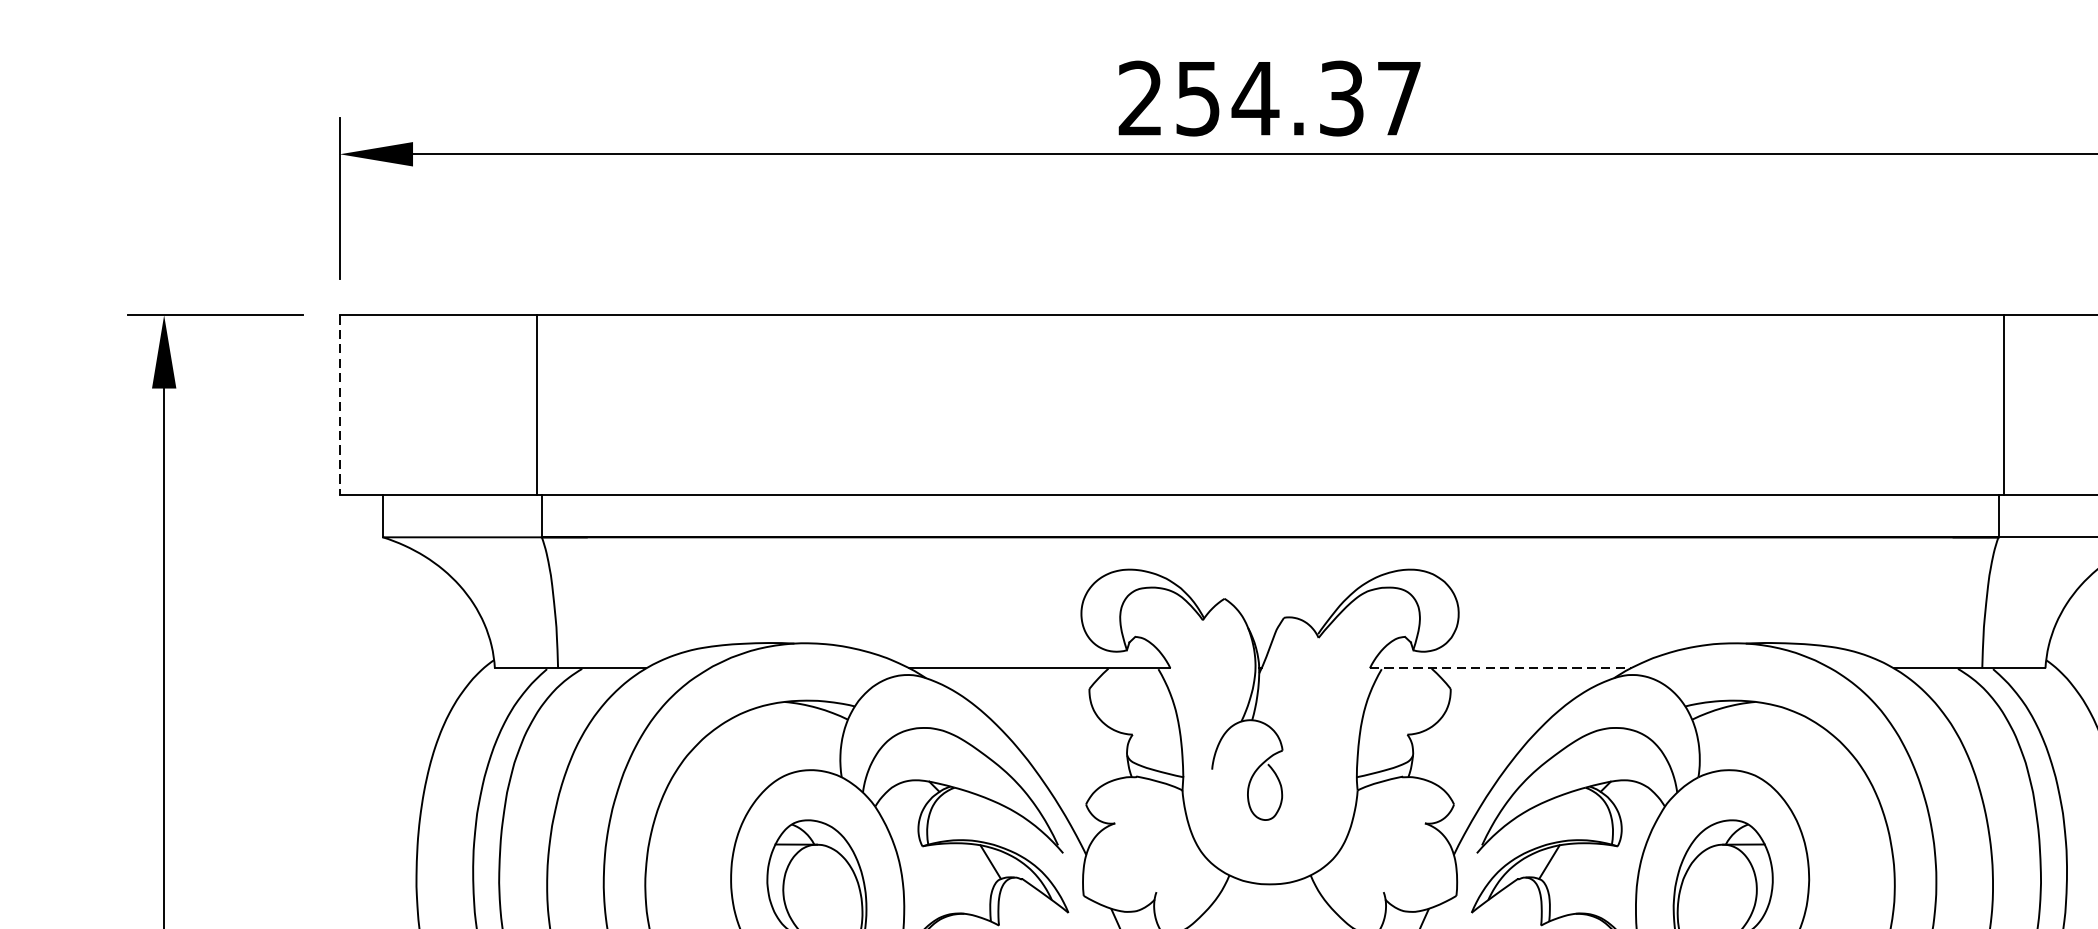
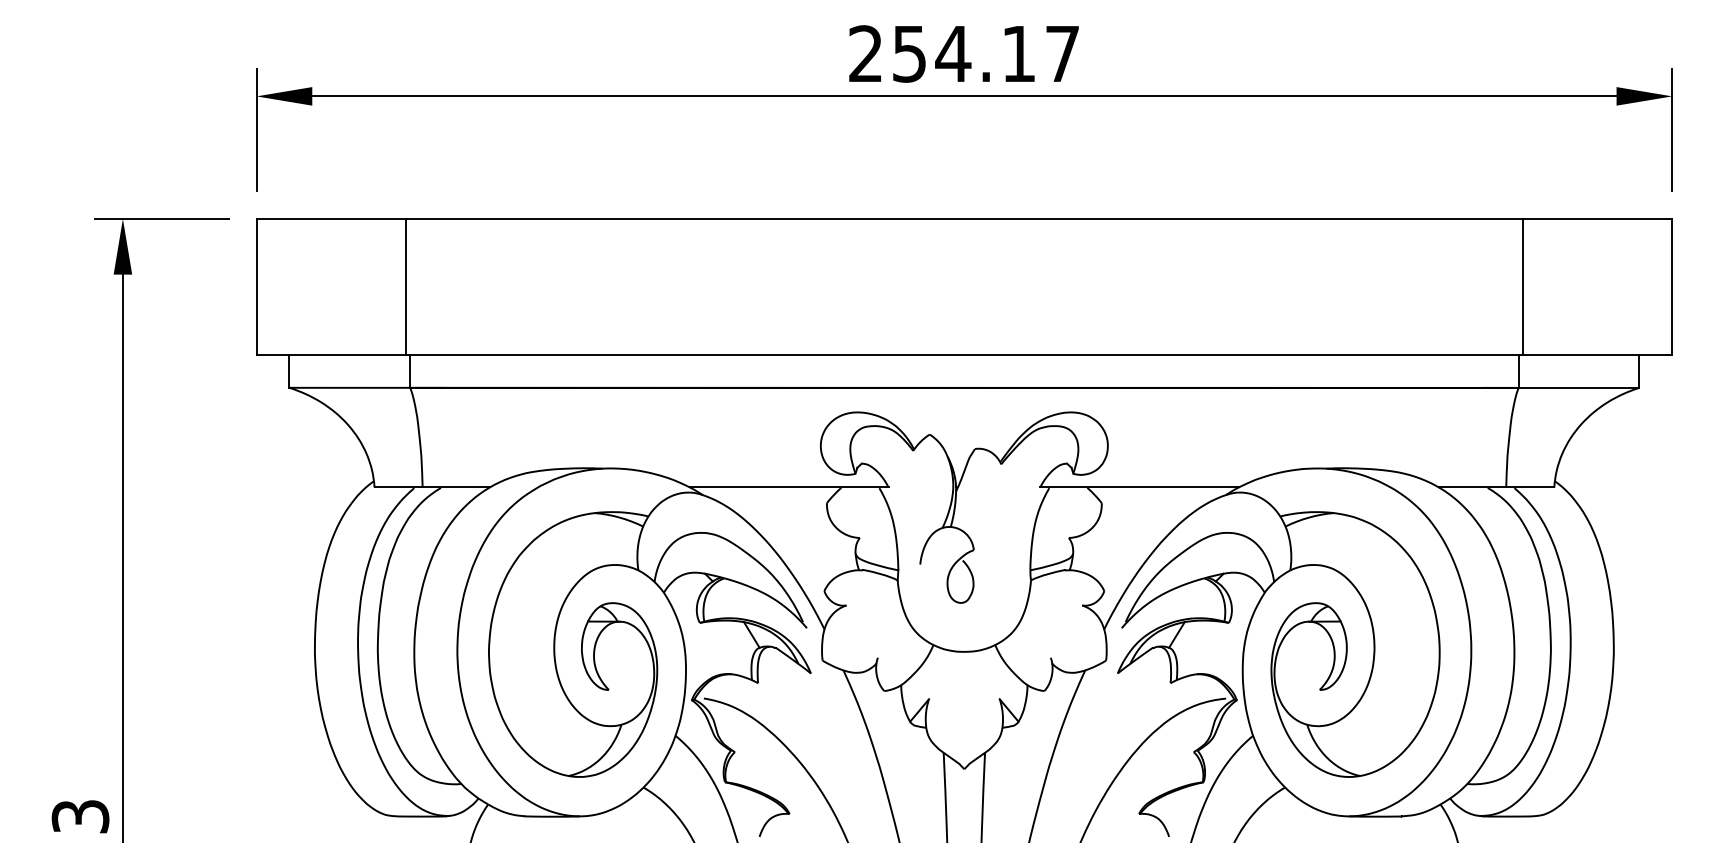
text: (1341, 97) -> (1018, 53), 254.37 -> 254.17
line: (339, 405) -> (256, 287), dashed -> solid
line: (1501, 668) -> (1140, 487), dashed -> solid

